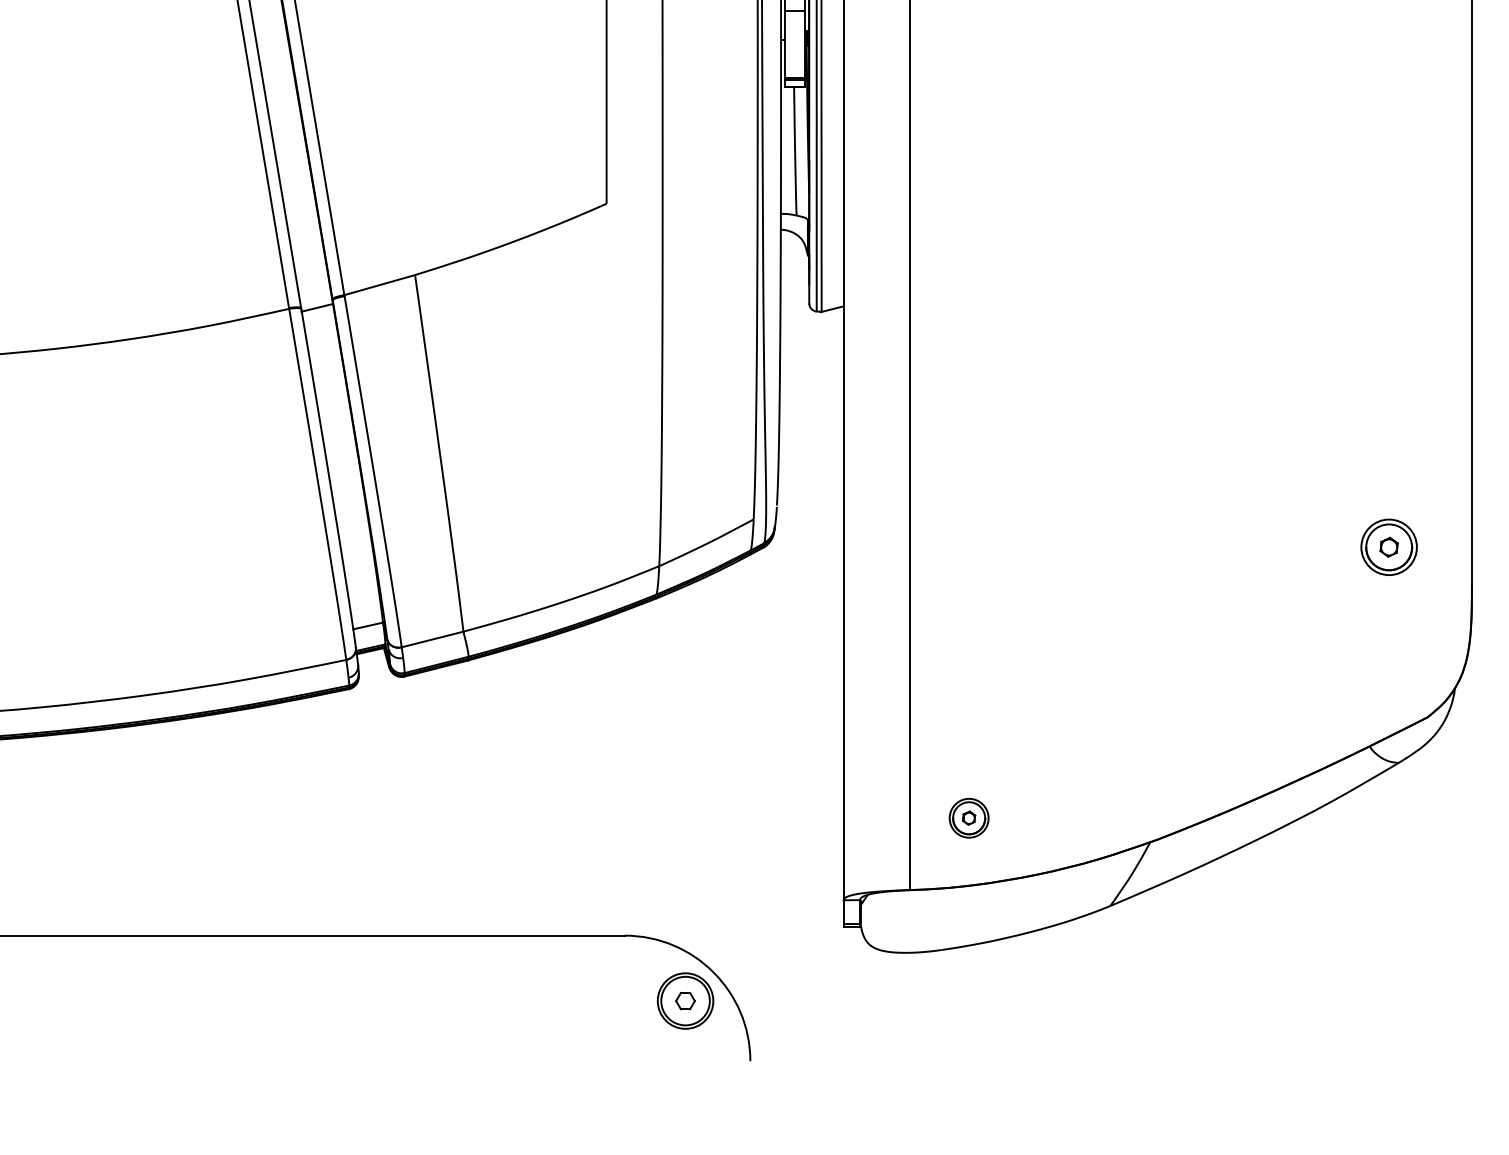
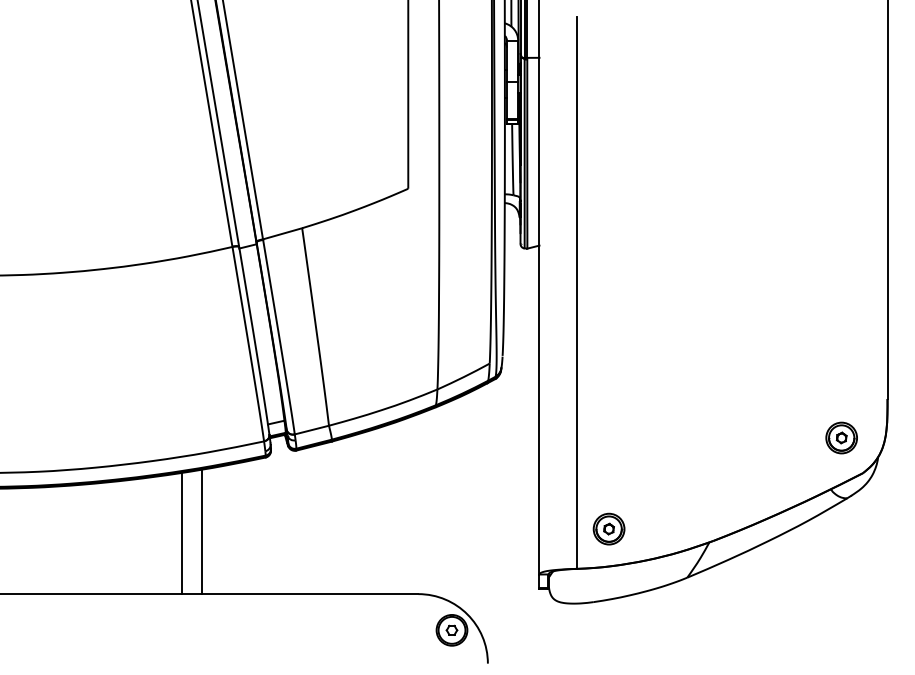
part: (1388, 546) -> (841, 437), moved
part: (968, 817) -> (608, 528), size x1.43
line: (233, 822) -> (201, 531), added
line: (197, 826) -> (181, 533), added

